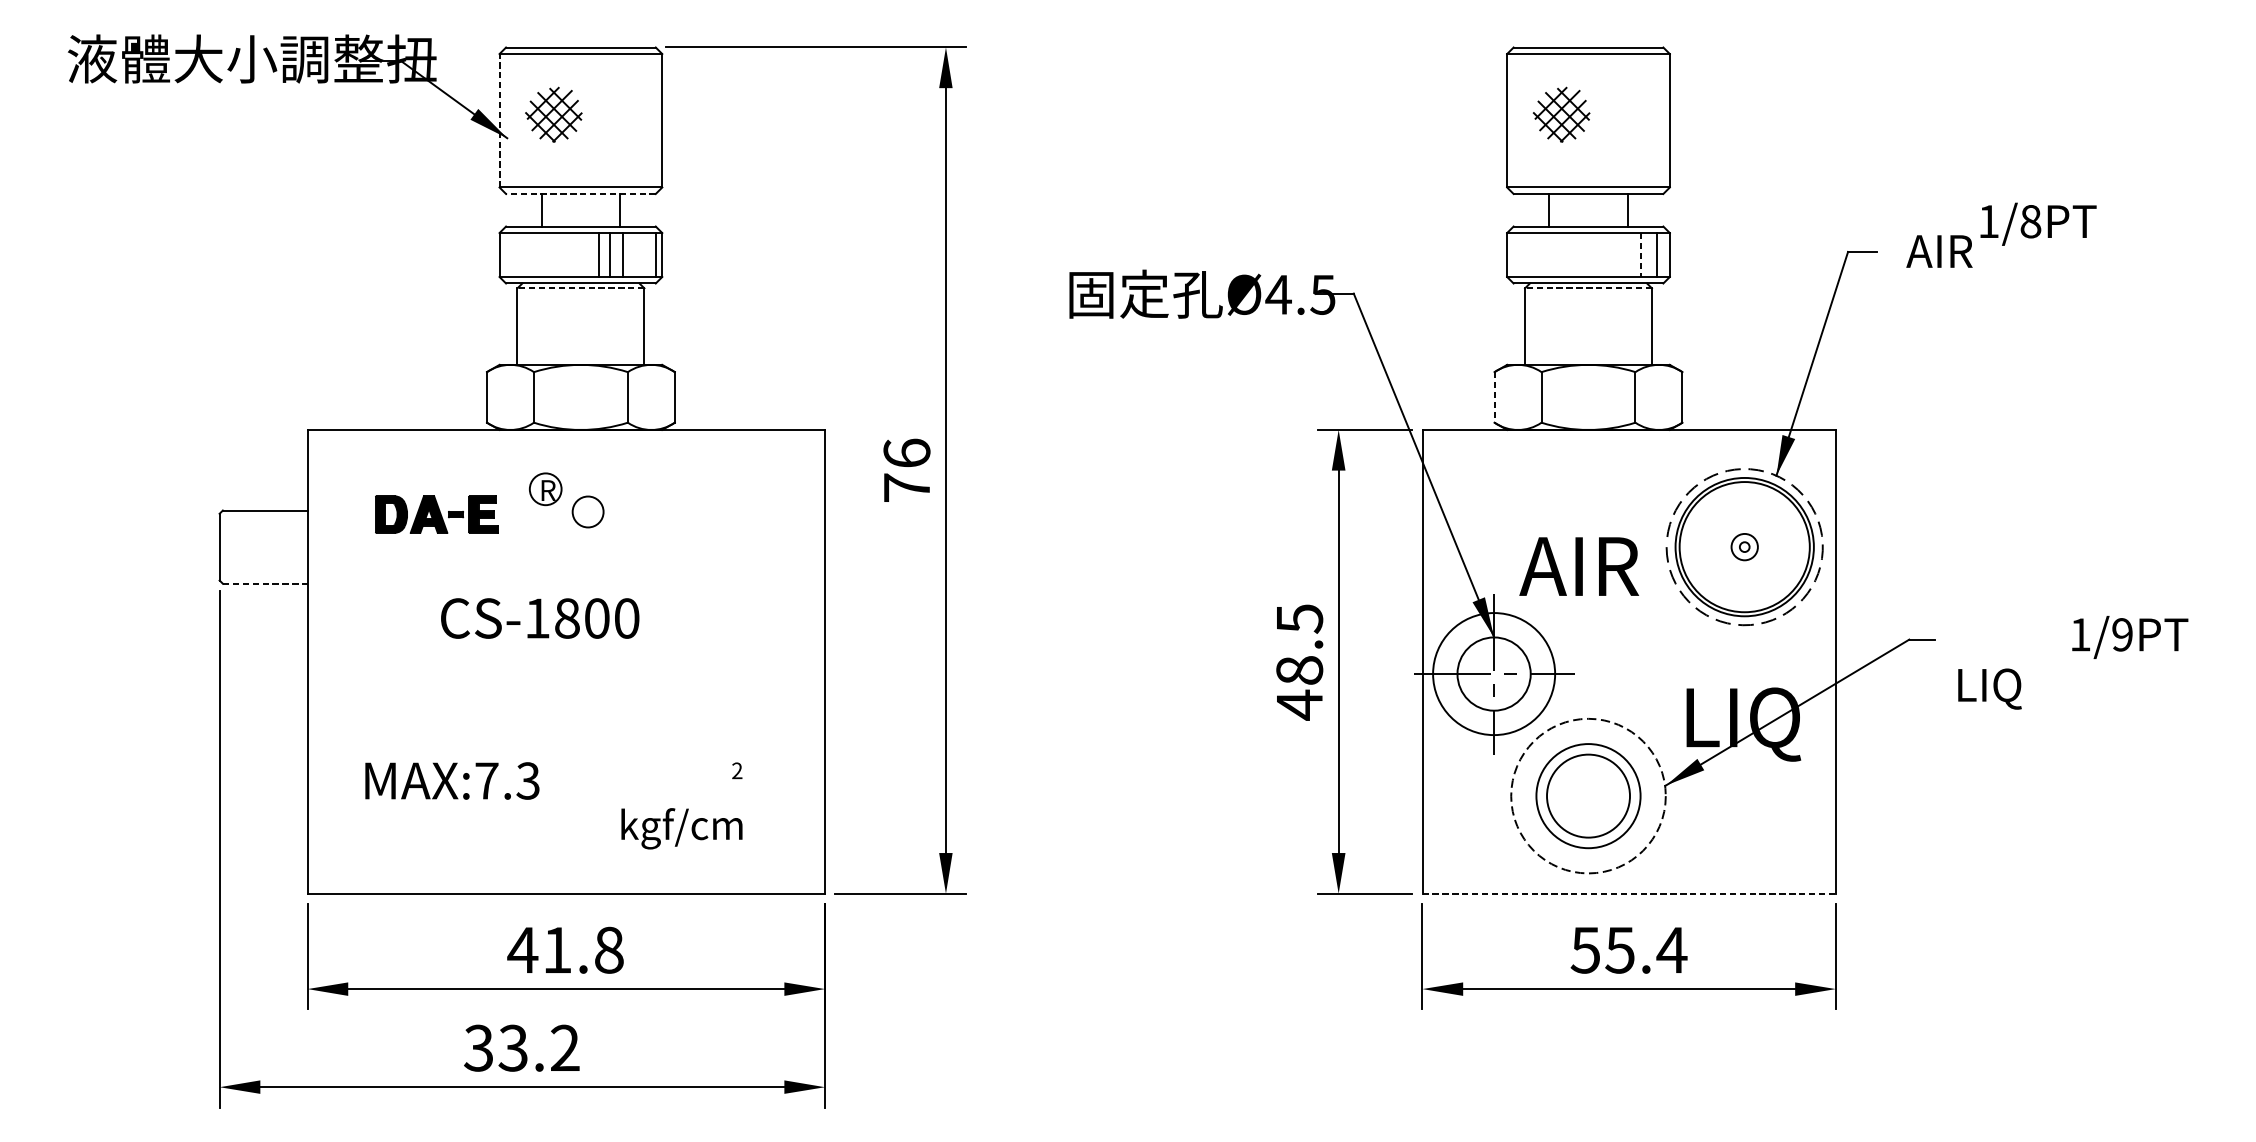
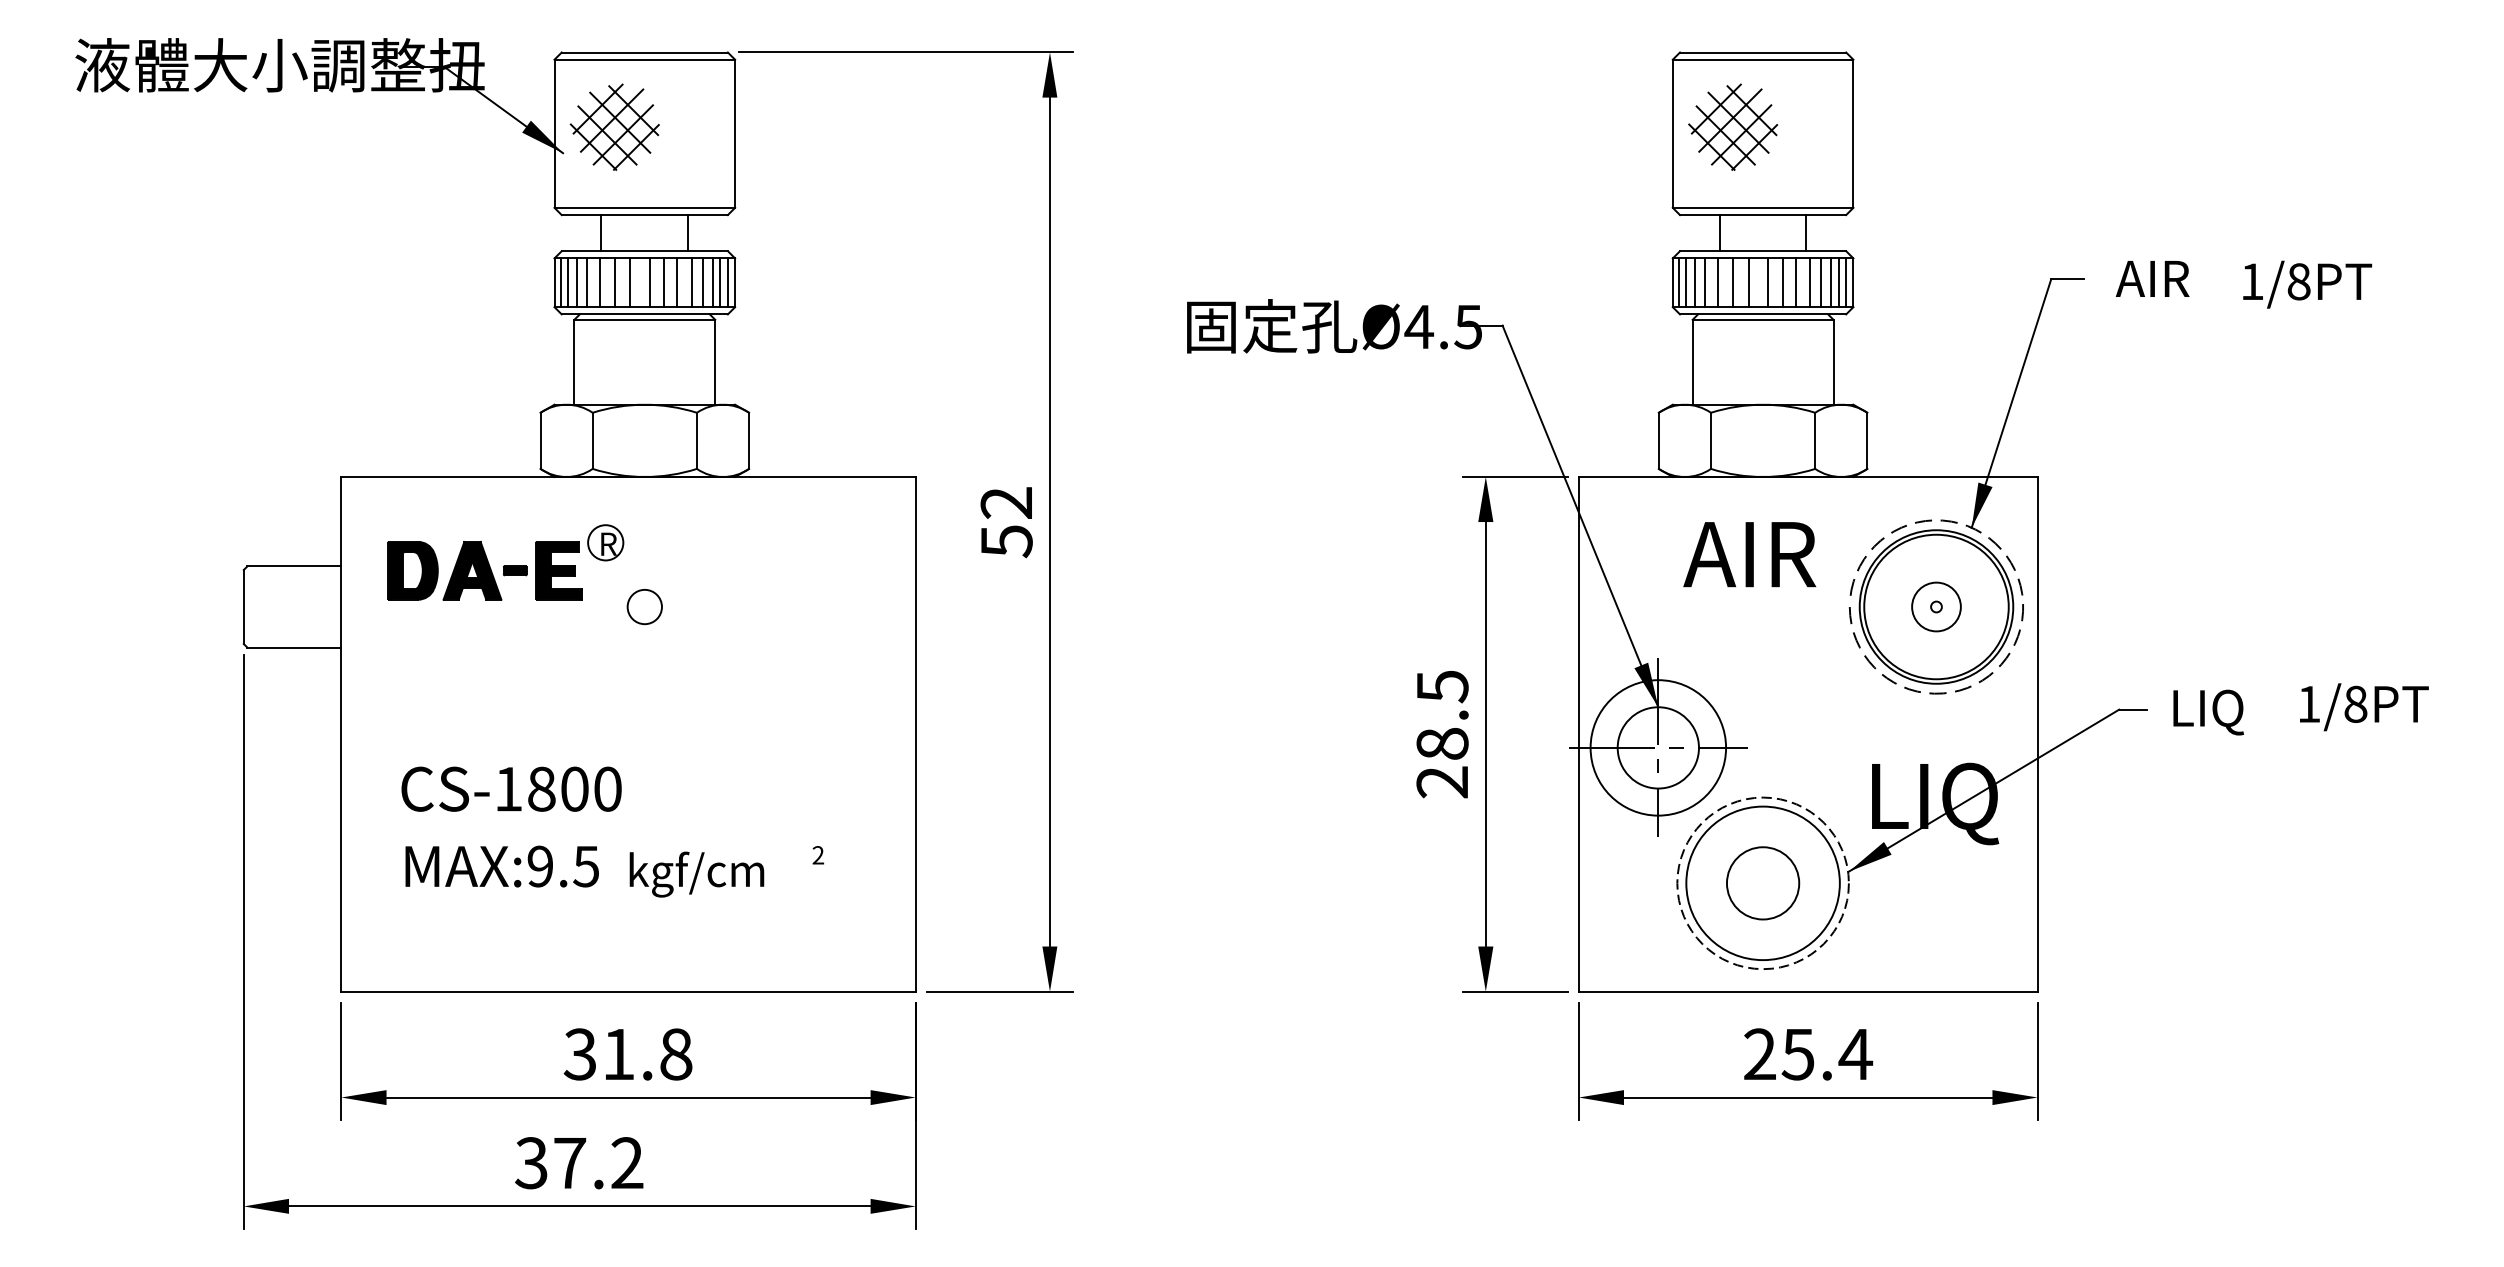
part: (553, 114) -> (614, 126), size x1.43
part: (1561, 114) -> (1733, 126), size x1.43
line: (499, 120) -> (554, 133), dashed -> solid
line: (580, 194) -> (644, 215), dashed -> solid
text: (2038, 224) -> (2307, 284), moved
line: (504, 254) -> (560, 282), added
line: (511, 254) -> (567, 282), added
line: (519, 254) -> (576, 282), added
line: (529, 254) -> (587, 282), added
line: (540, 254) -> (599, 282), added
line: (553, 254) -> (614, 282), added
line: (568, 254) -> (630, 282), added
line: (585, 254) -> (649, 282), added
line: (632, 254) -> (702, 282), added
line: (641, 254) -> (712, 282), added
line: (649, 254) -> (720, 282), added
line: (1512, 254) -> (1678, 282), added
line: (1518, 254) -> (1685, 282), added
line: (1526, 254) -> (1694, 282), added
line: (1536, 254) -> (1705, 282), added
line: (1548, 254) -> (1718, 282), added
line: (1560, 254) -> (1732, 282), added
line: (1575, 254) -> (1748, 282), added
line: (1593, 254) -> (1768, 282), added
line: (1605, 254) -> (1782, 282), added
line: (1617, 254) -> (1795, 282), added
line: (1630, 254) -> (1809, 282), added
line: (1650, 254) -> (1831, 282), added
line: (1663, 254) -> (1846, 282), added
line: (1641, 255) -> (1821, 283), dashed -> solid
line: (580, 288) -> (644, 319), dashed -> solid
line: (1587, 288) -> (1762, 319), dashed -> solid
line: (1494, 398) -> (1658, 441), dashed -> solid
text: (906, 470) -> (1006, 522), 76 -> 52
circle: (587, 512) -> (644, 607), moved
part: (436, 514) -> (484, 570), size x1.43
circle: (1744, 546) -> (1936, 606), size x1.67
text: (1578, 566) -> (1749, 554), moved
line: (265, 583) -> (294, 647), dashed -> solid
text: (540, 617) -> (511, 788), moved
text: (2122, 634) -> (2355, 703), 1/9PT -> 1/8PT
text: (1989, 689) -> (2208, 712), moved
text: (1298, 705) -> (1441, 782), 48.5 -> 28.5
text: (506, 780) -> (562, 866), MAX:7.3 -> MAX:9.5
circle: (1587, 796) -> (1762, 883), size x0.62
circle: (1587, 796) -> (1762, 883), size x1.67
text: (681, 828) -> (696, 874), moved
line: (1629, 893) -> (1808, 991), dashed -> solid
text: (522, 950) -> (580, 1054), 41.8 -> 31.8
text: (1585, 950) -> (1759, 1054), 55.4 -> 25.4
text: (513, 1048) -> (569, 1163), 33.2 -> 37.2

